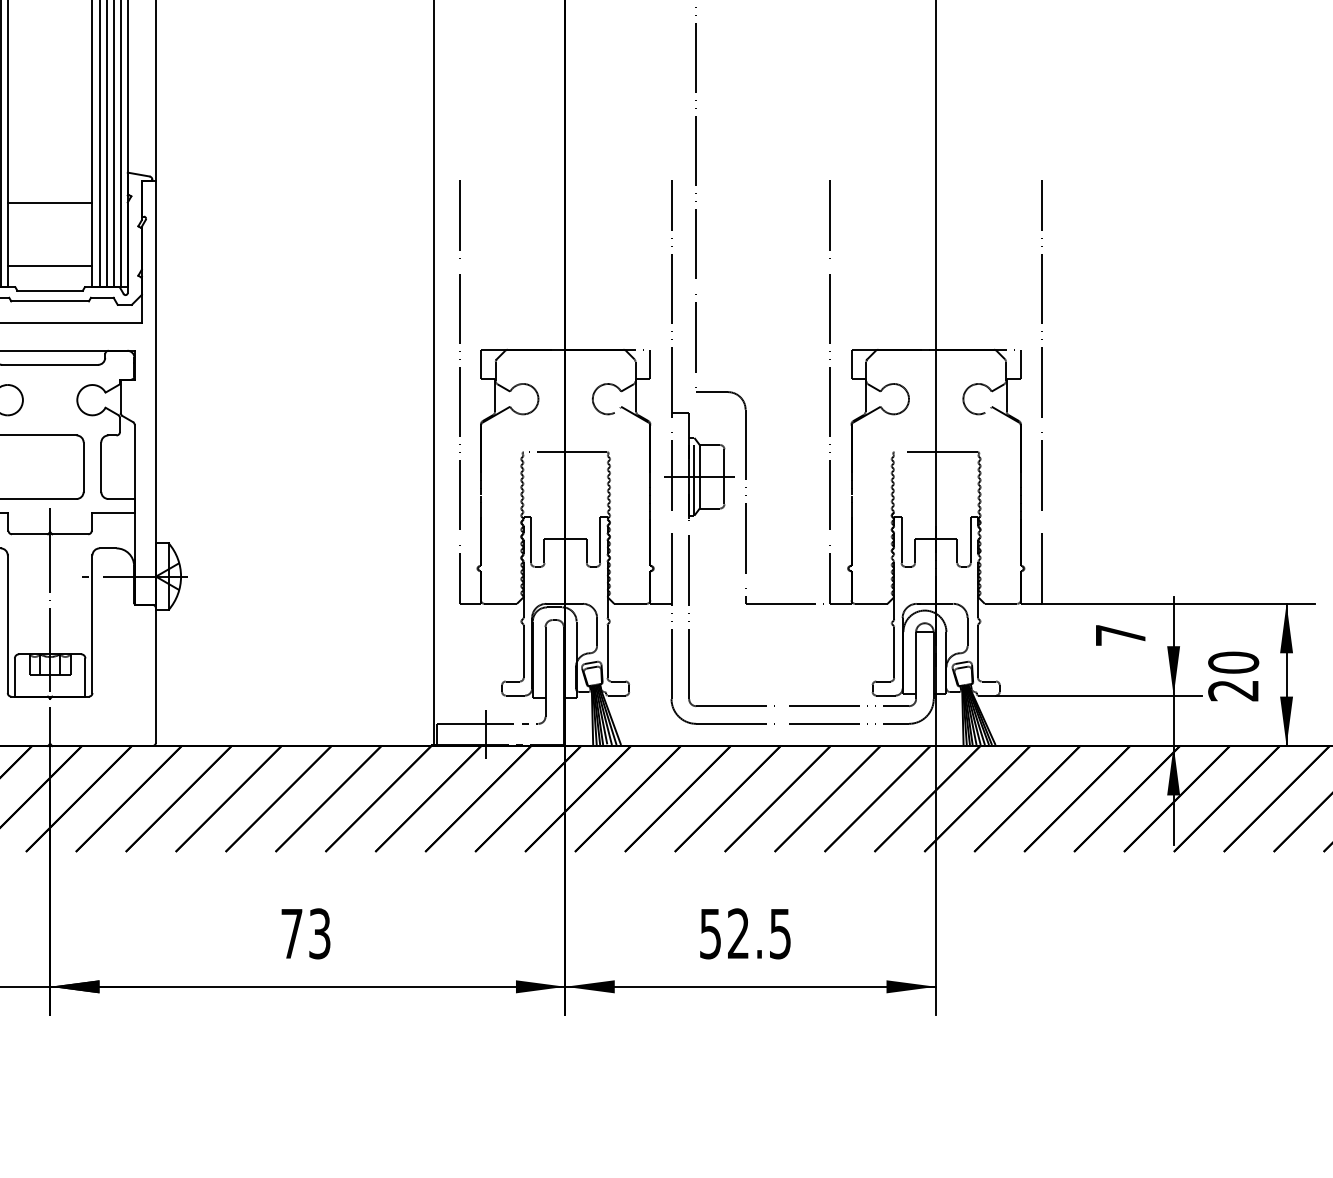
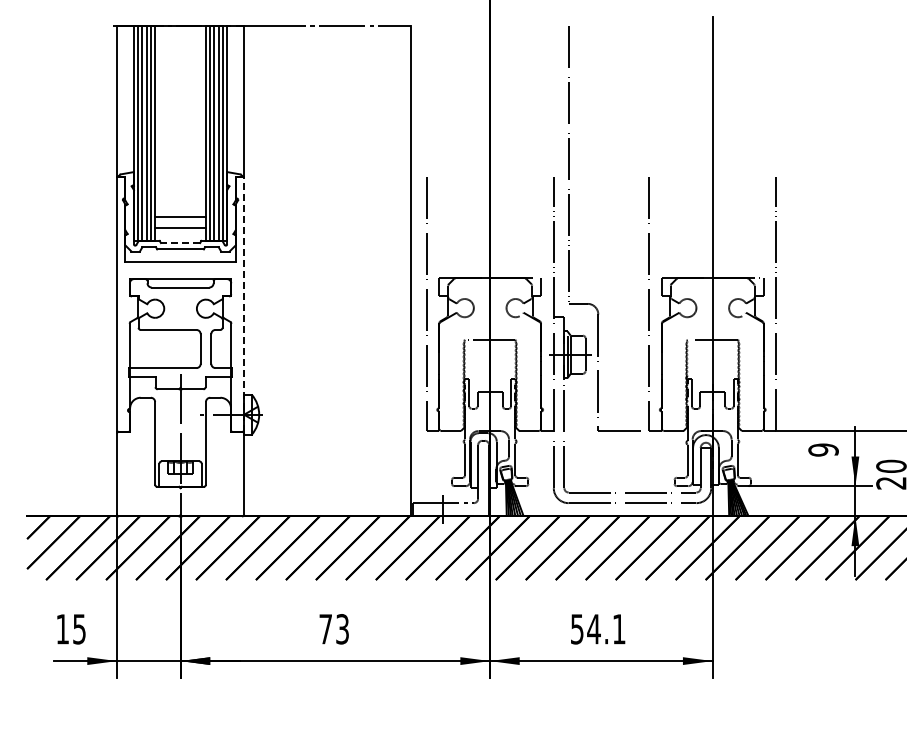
line: (50, 203) -> (180, 217), moved
line: (50, 291) -> (180, 243), solid -> dashed
line: (156, 393) -> (244, 304), solid -> dashed
text: (1120, 634) -> (823, 449), 7 -> 9
text: (759, 934) -> (606, 629), 52.5 -> 54.1

